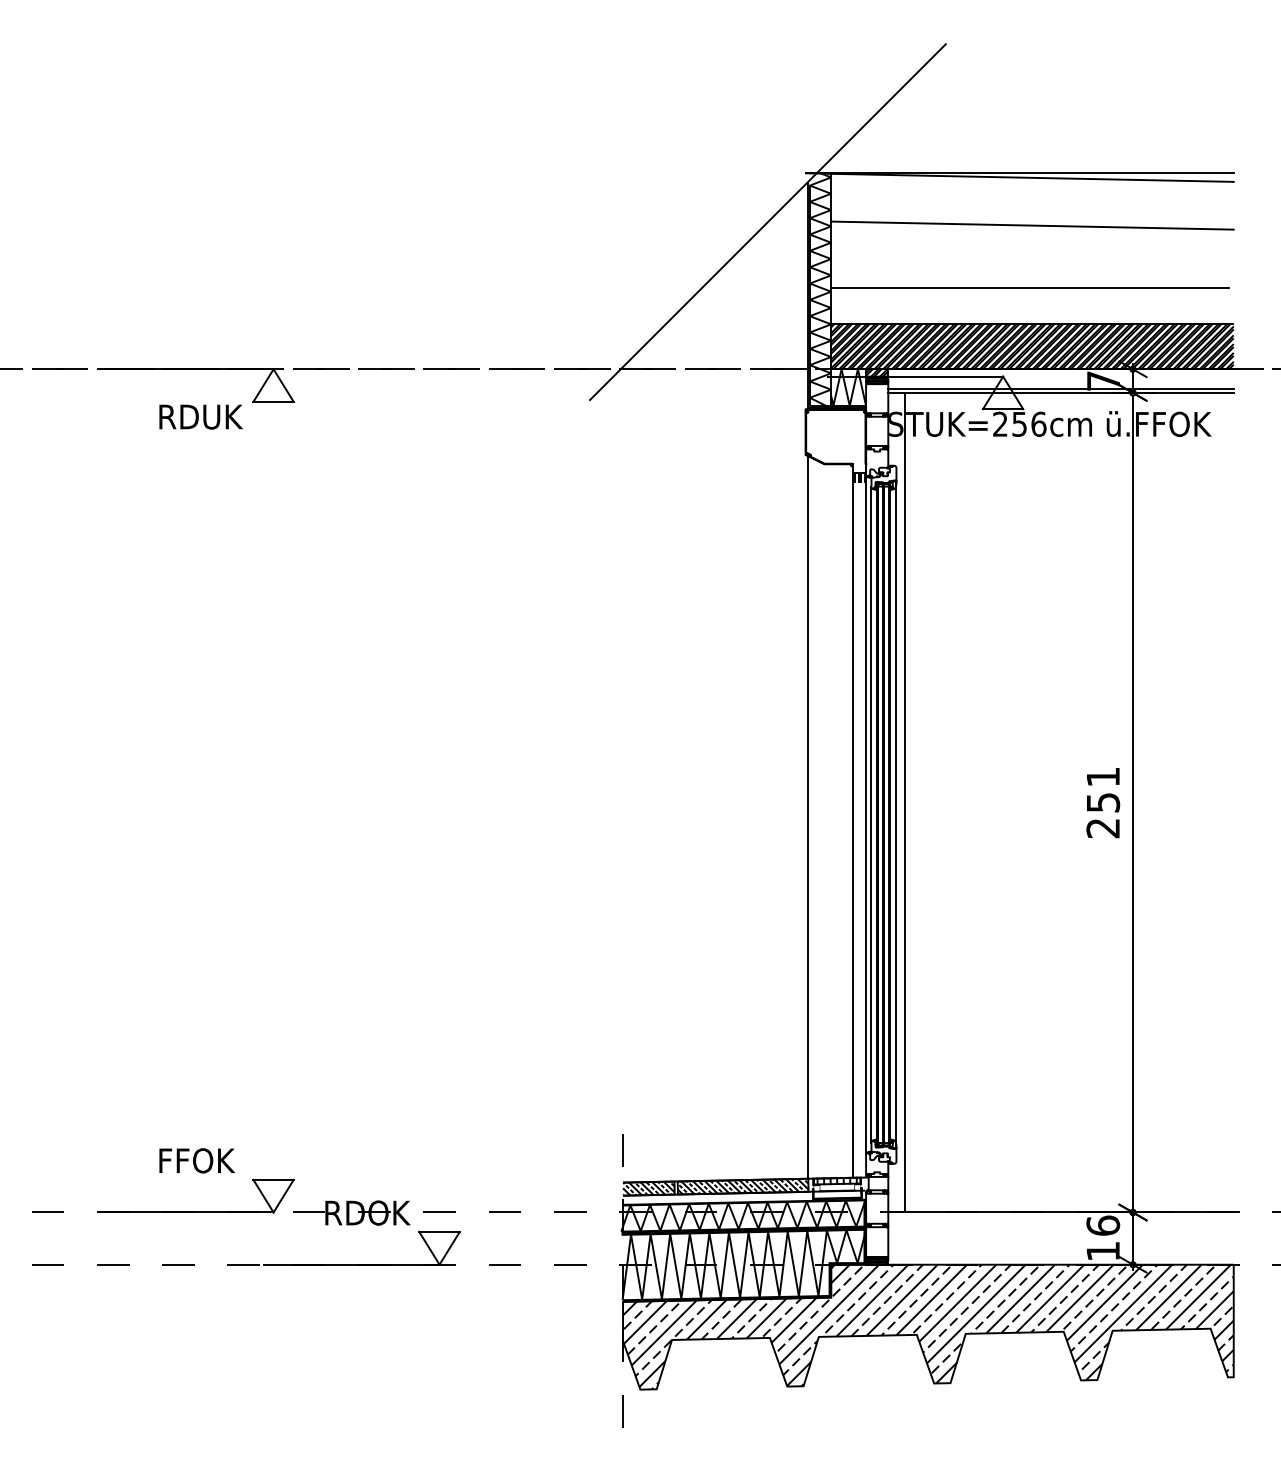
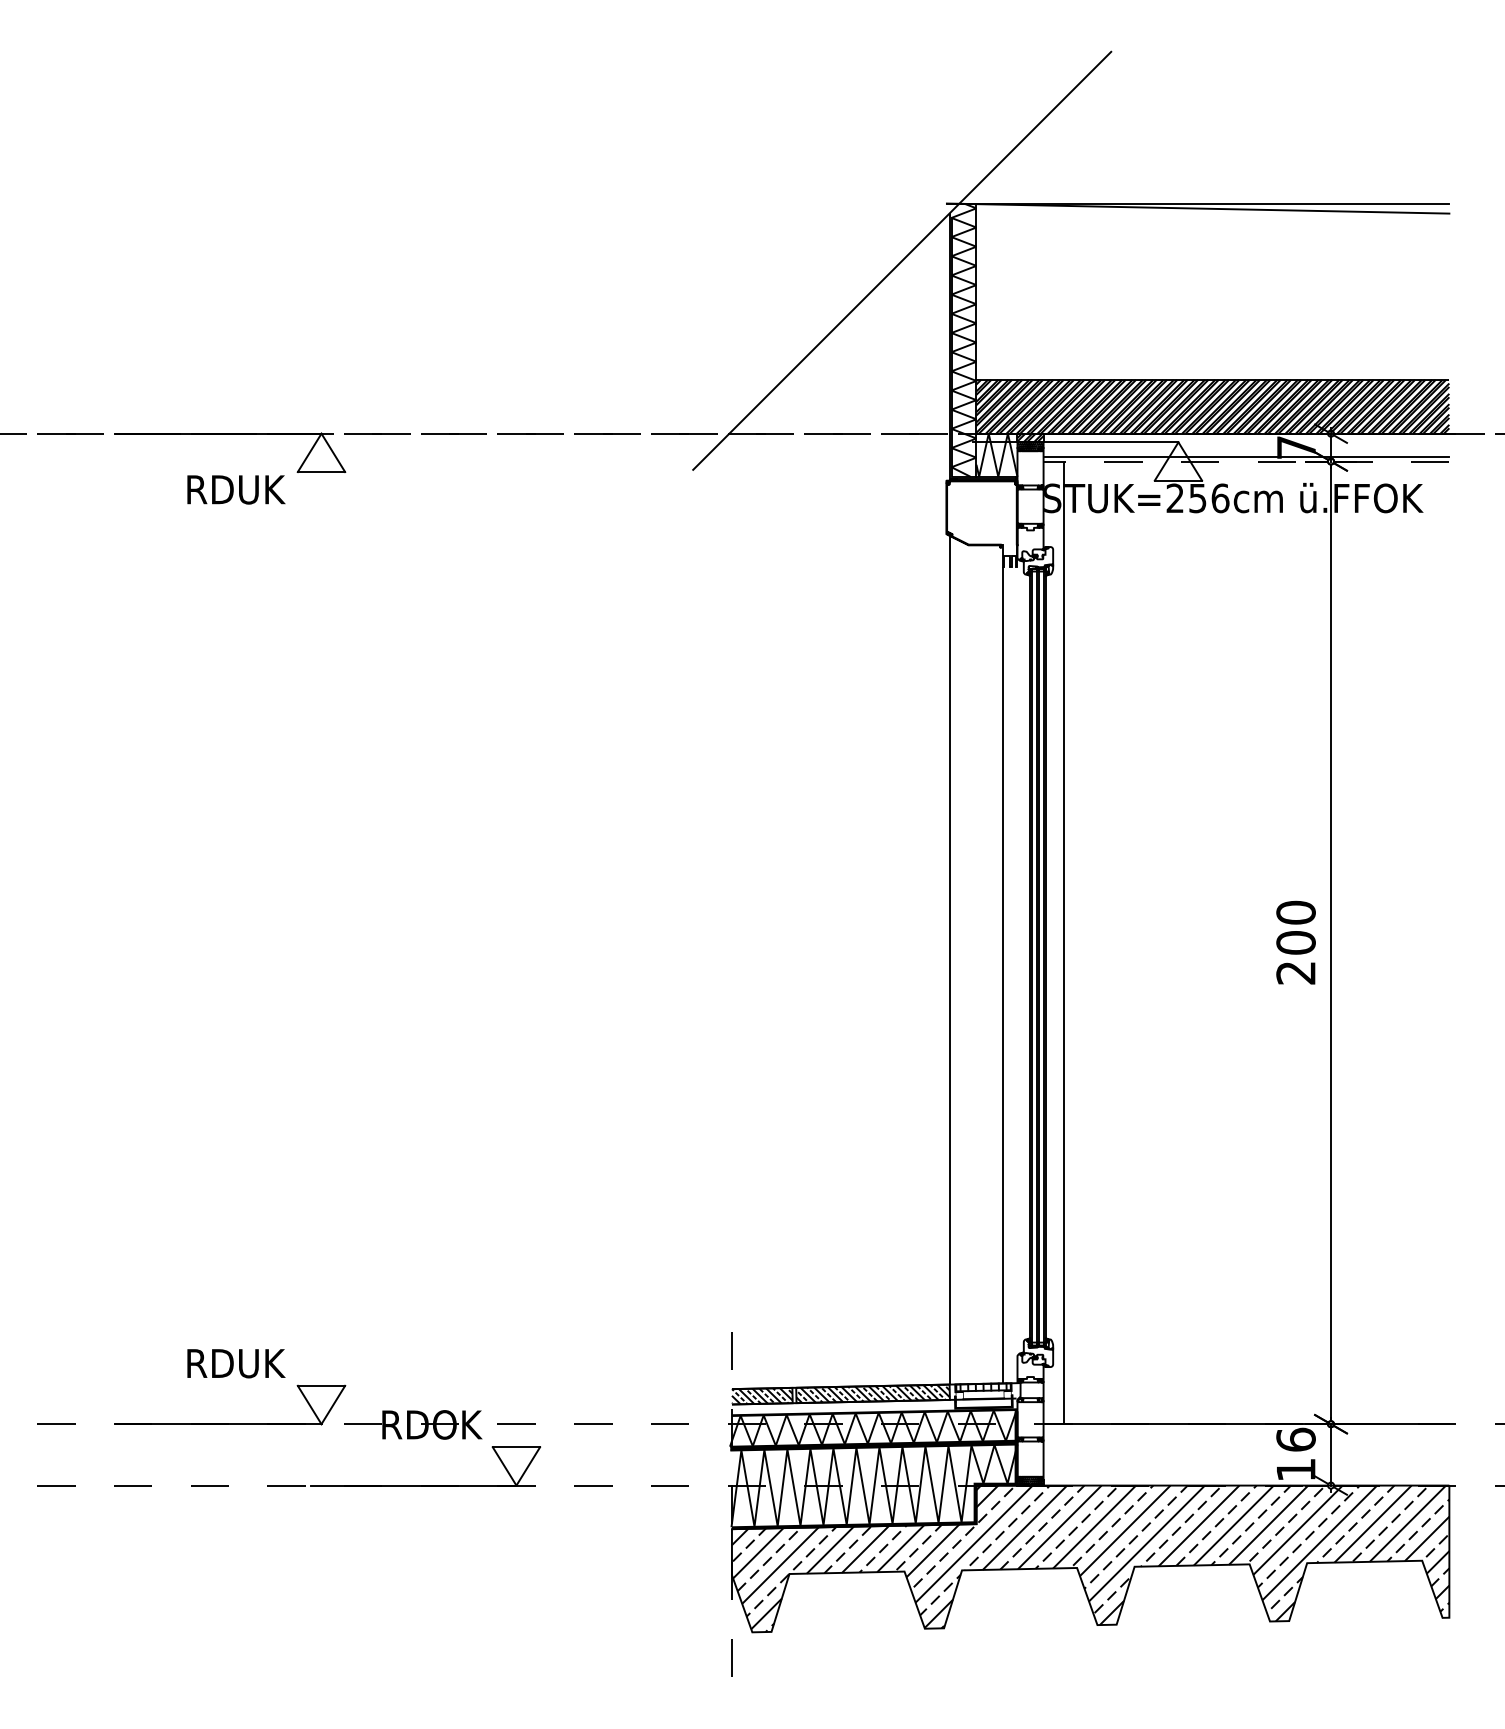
line: (1032, 225) -> (1212, 264), removed
line: (1029, 287) -> (1209, 337), removed
line: (1061, 392) -> (1246, 461), solid -> dashed
text: (1102, 789) -> (1295, 927), 251 -> 200
line: (866, 814) -> (1017, 956), removed
line: (871, 814) -> (1023, 956), removed
line: (896, 814) -> (1053, 956), removed
text: (202, 1160) -> (238, 1363), FFOK -> RDUK

